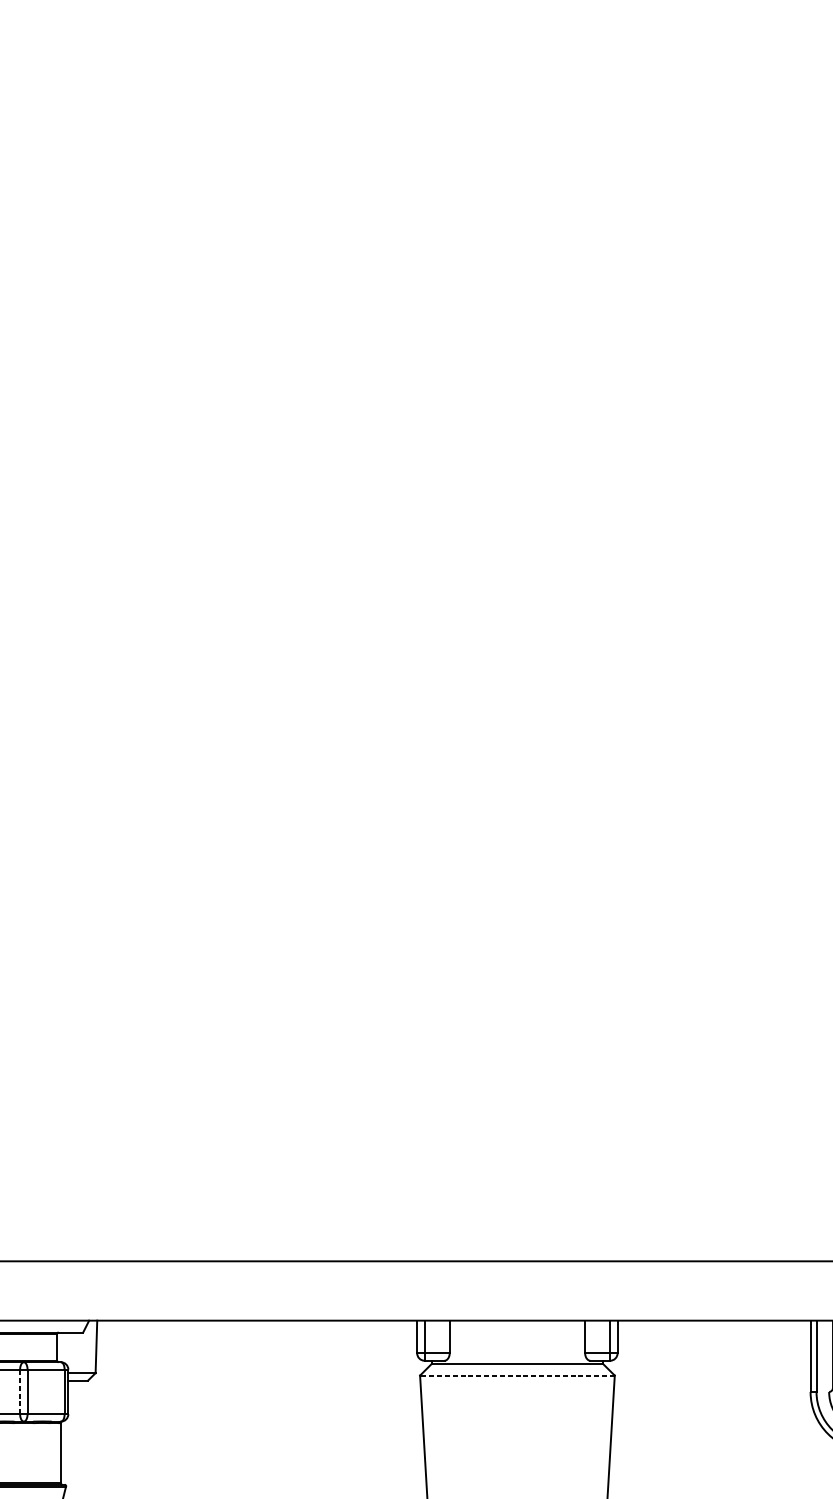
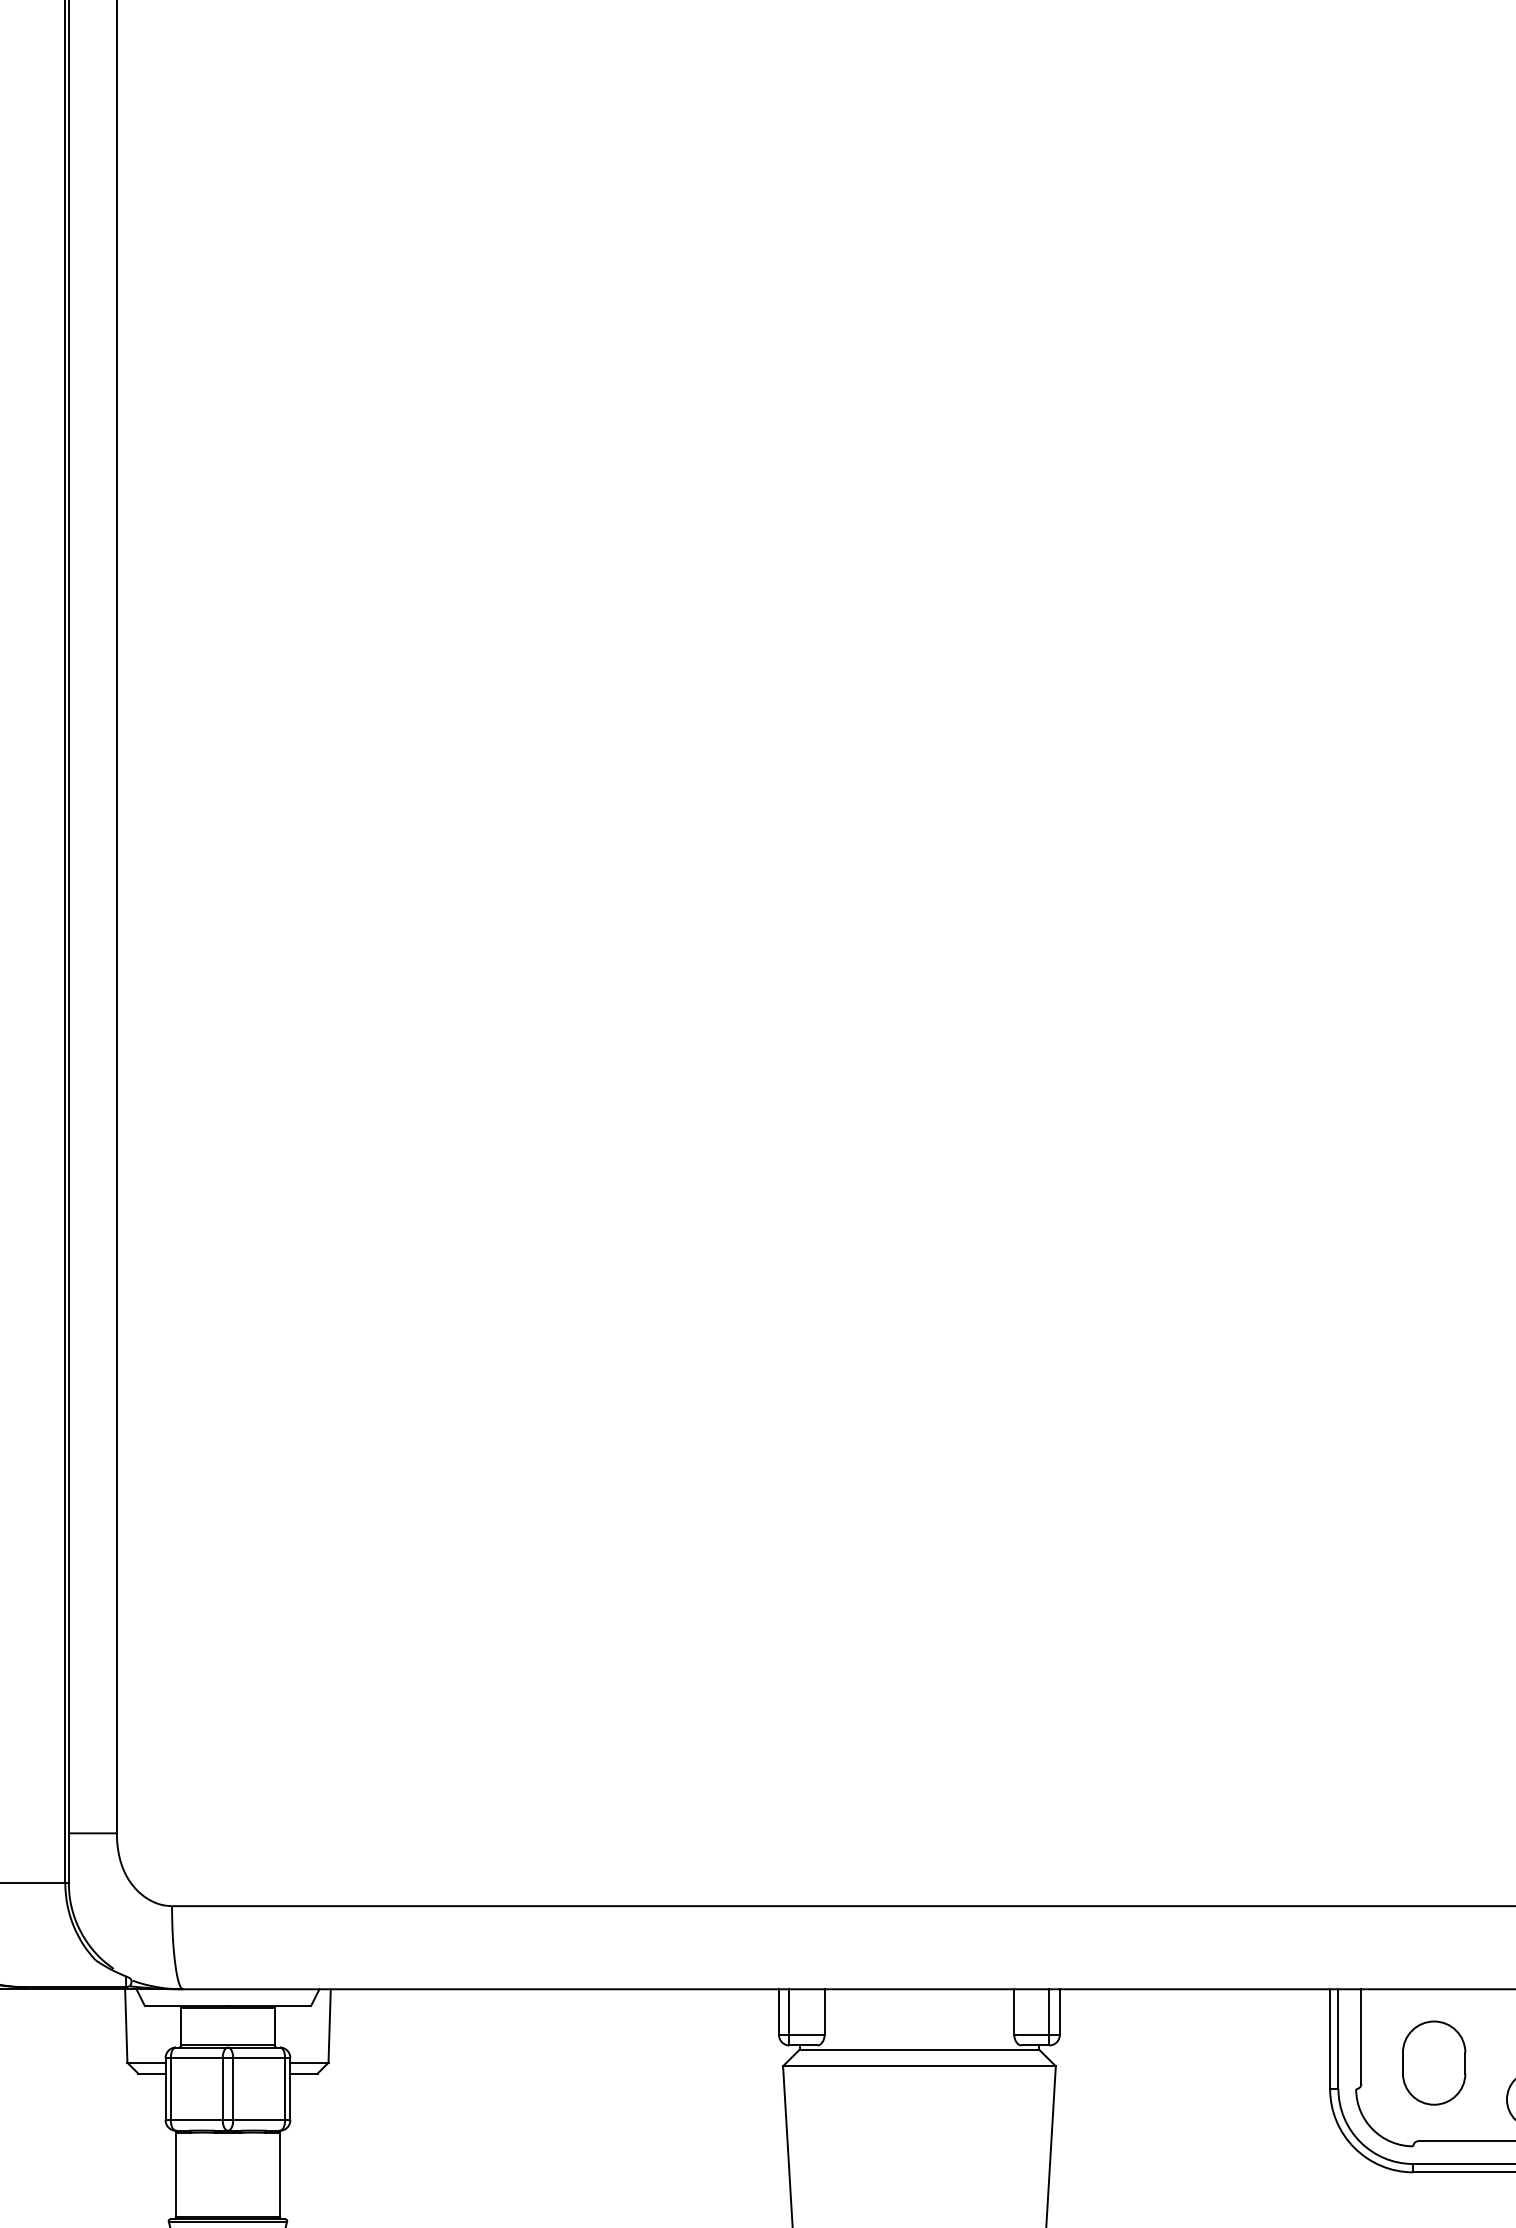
line: (516, 1375) -> (918, 2066), dashed -> solid
line: (19, 1391) -> (222, 2088), dashed -> solid

